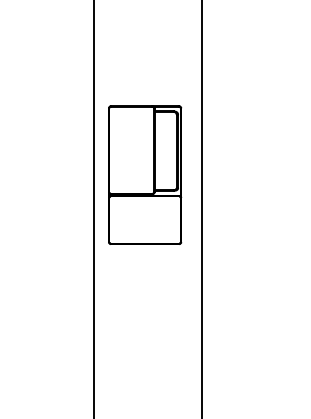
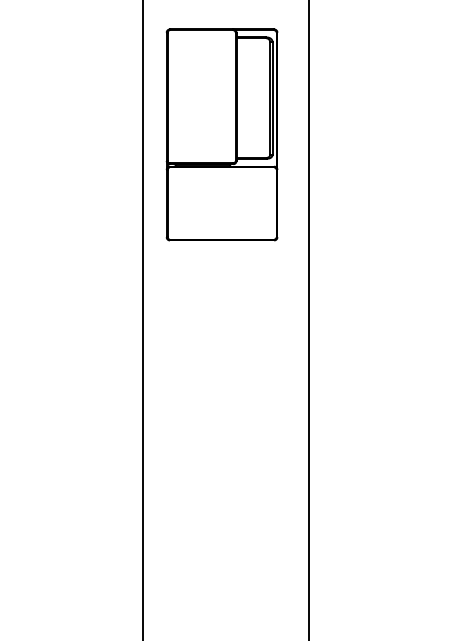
part: (145, 174) -> (222, 133), moved

